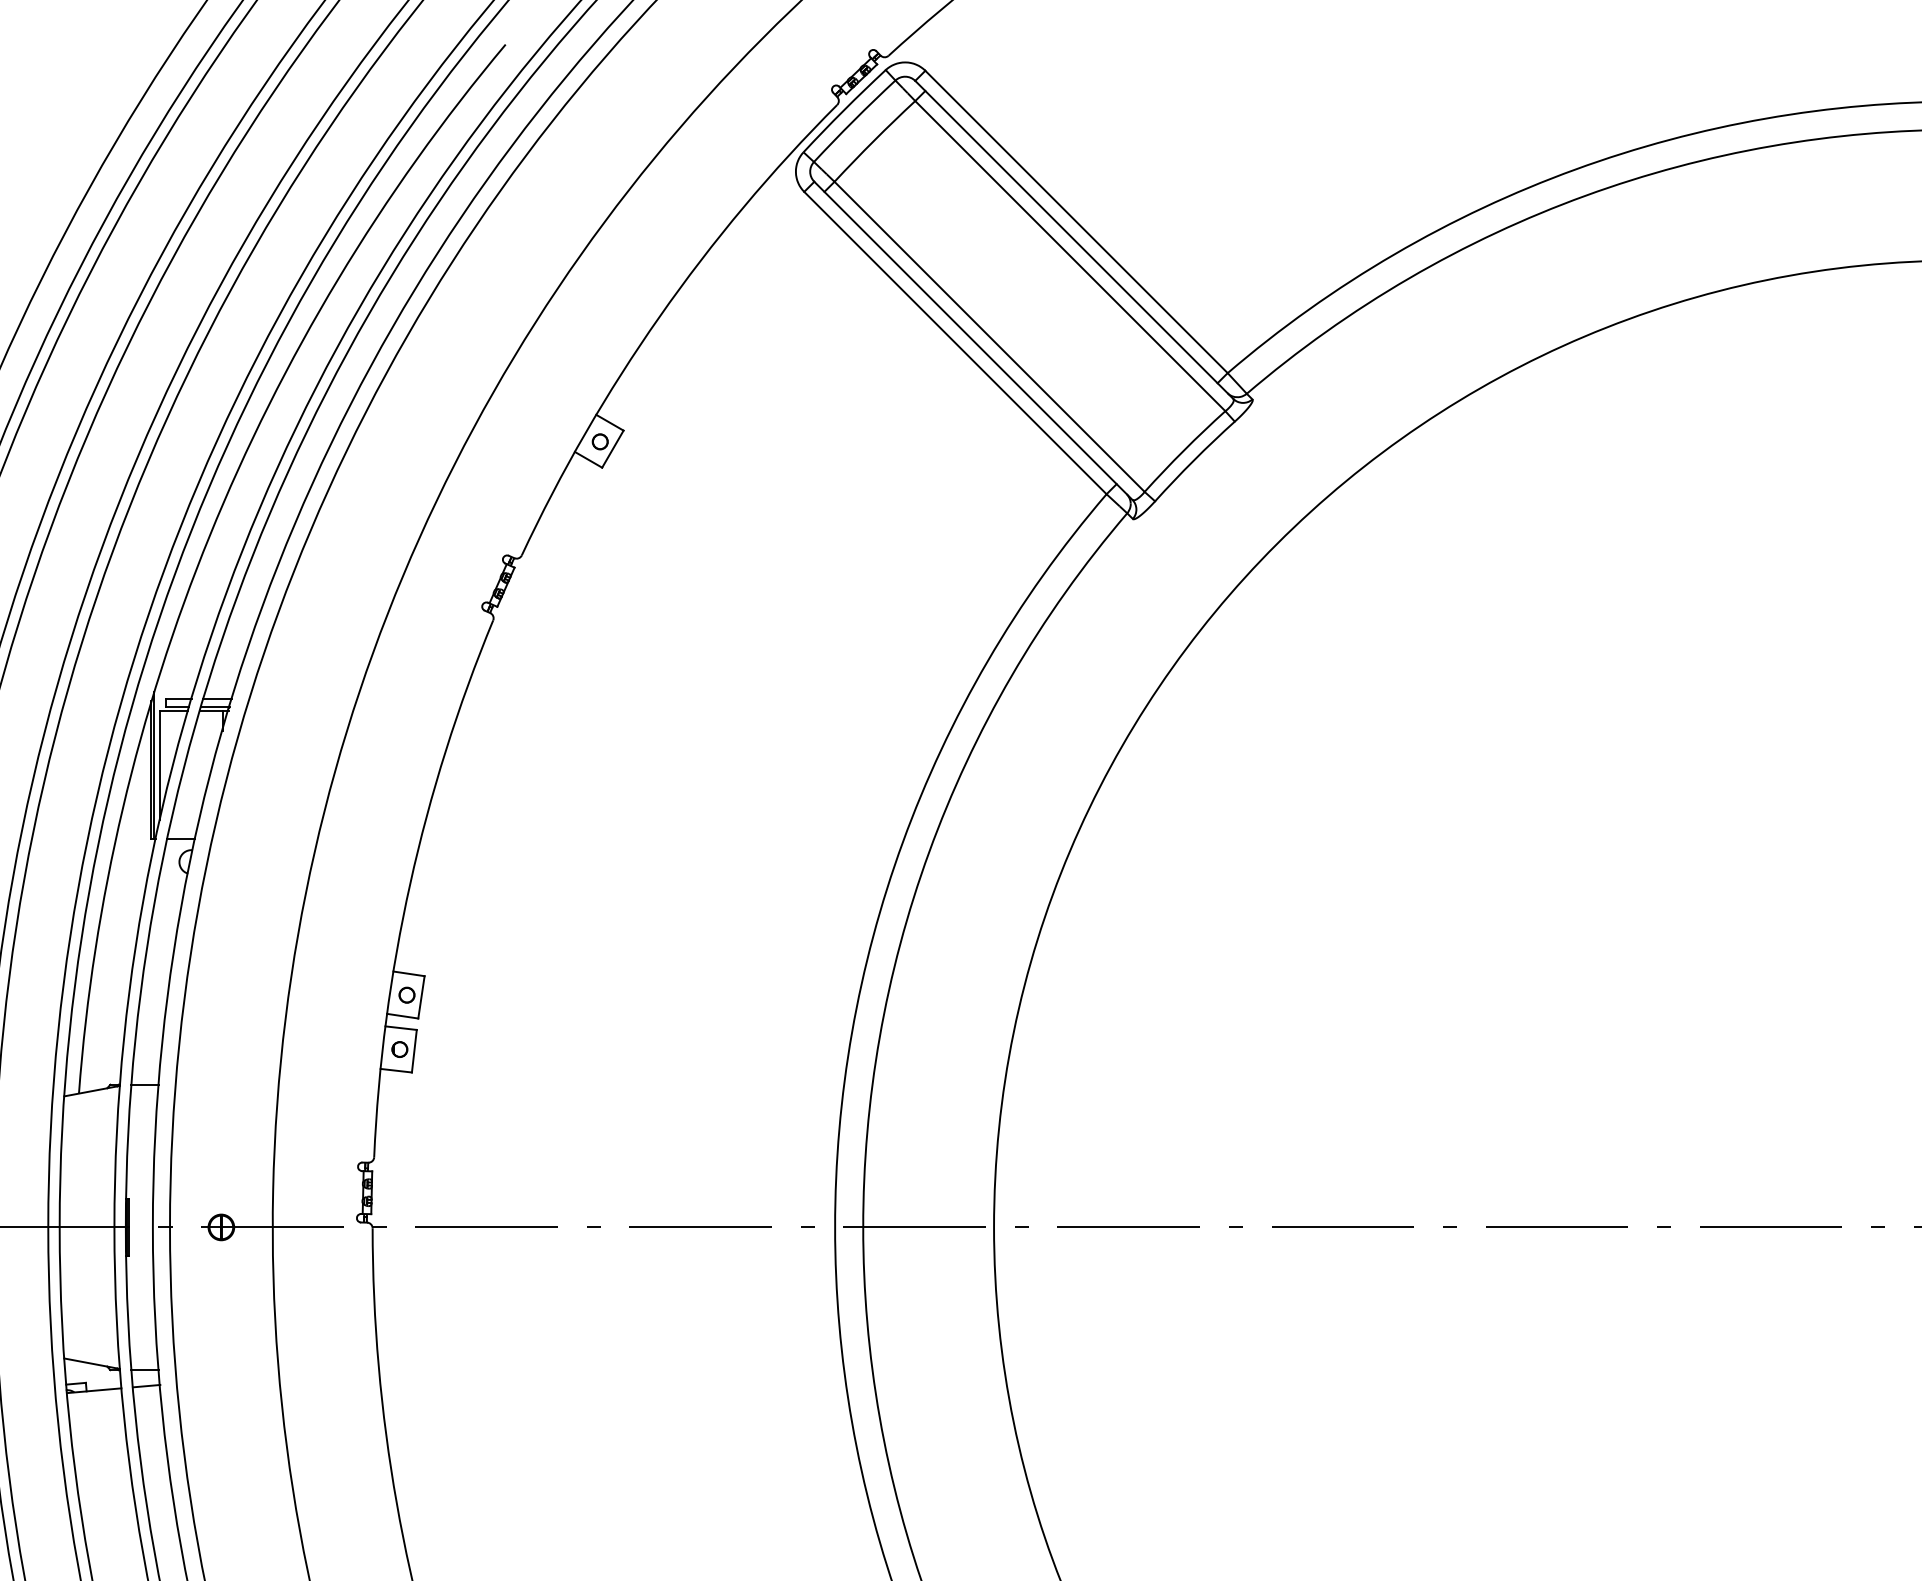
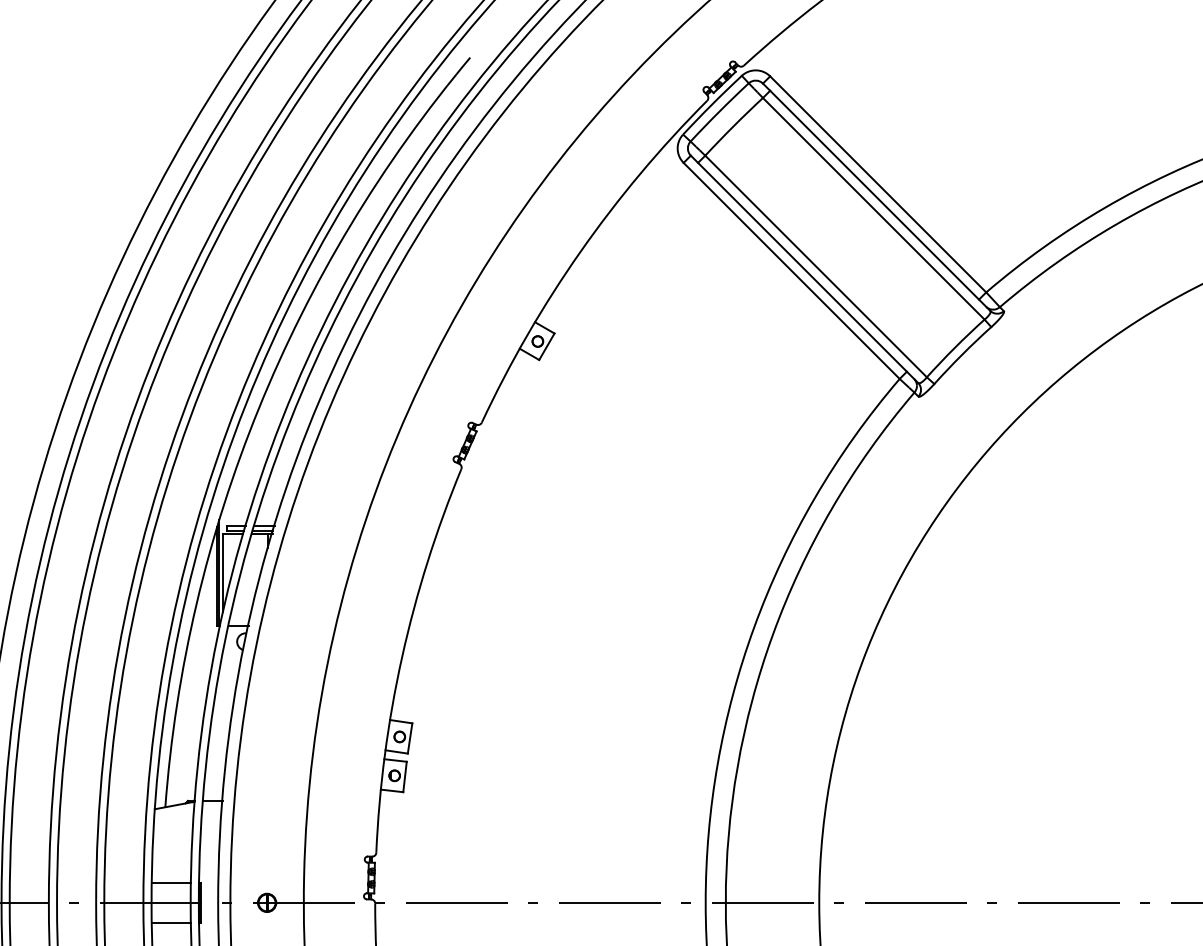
line: (86, 1198) -> (170, 882), added
line: (86, 1255) -> (170, 922), added

